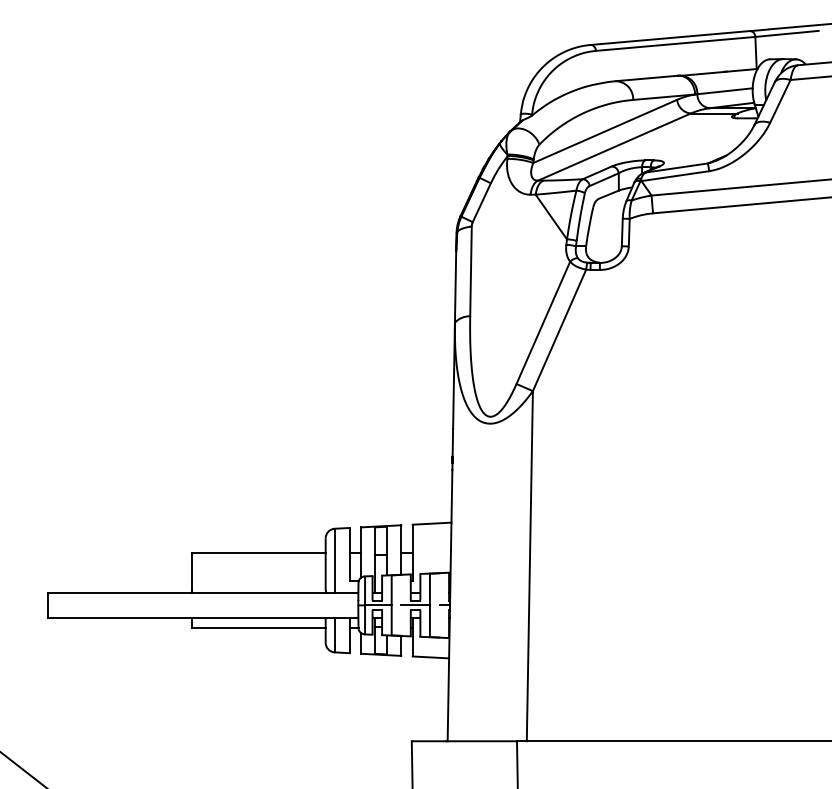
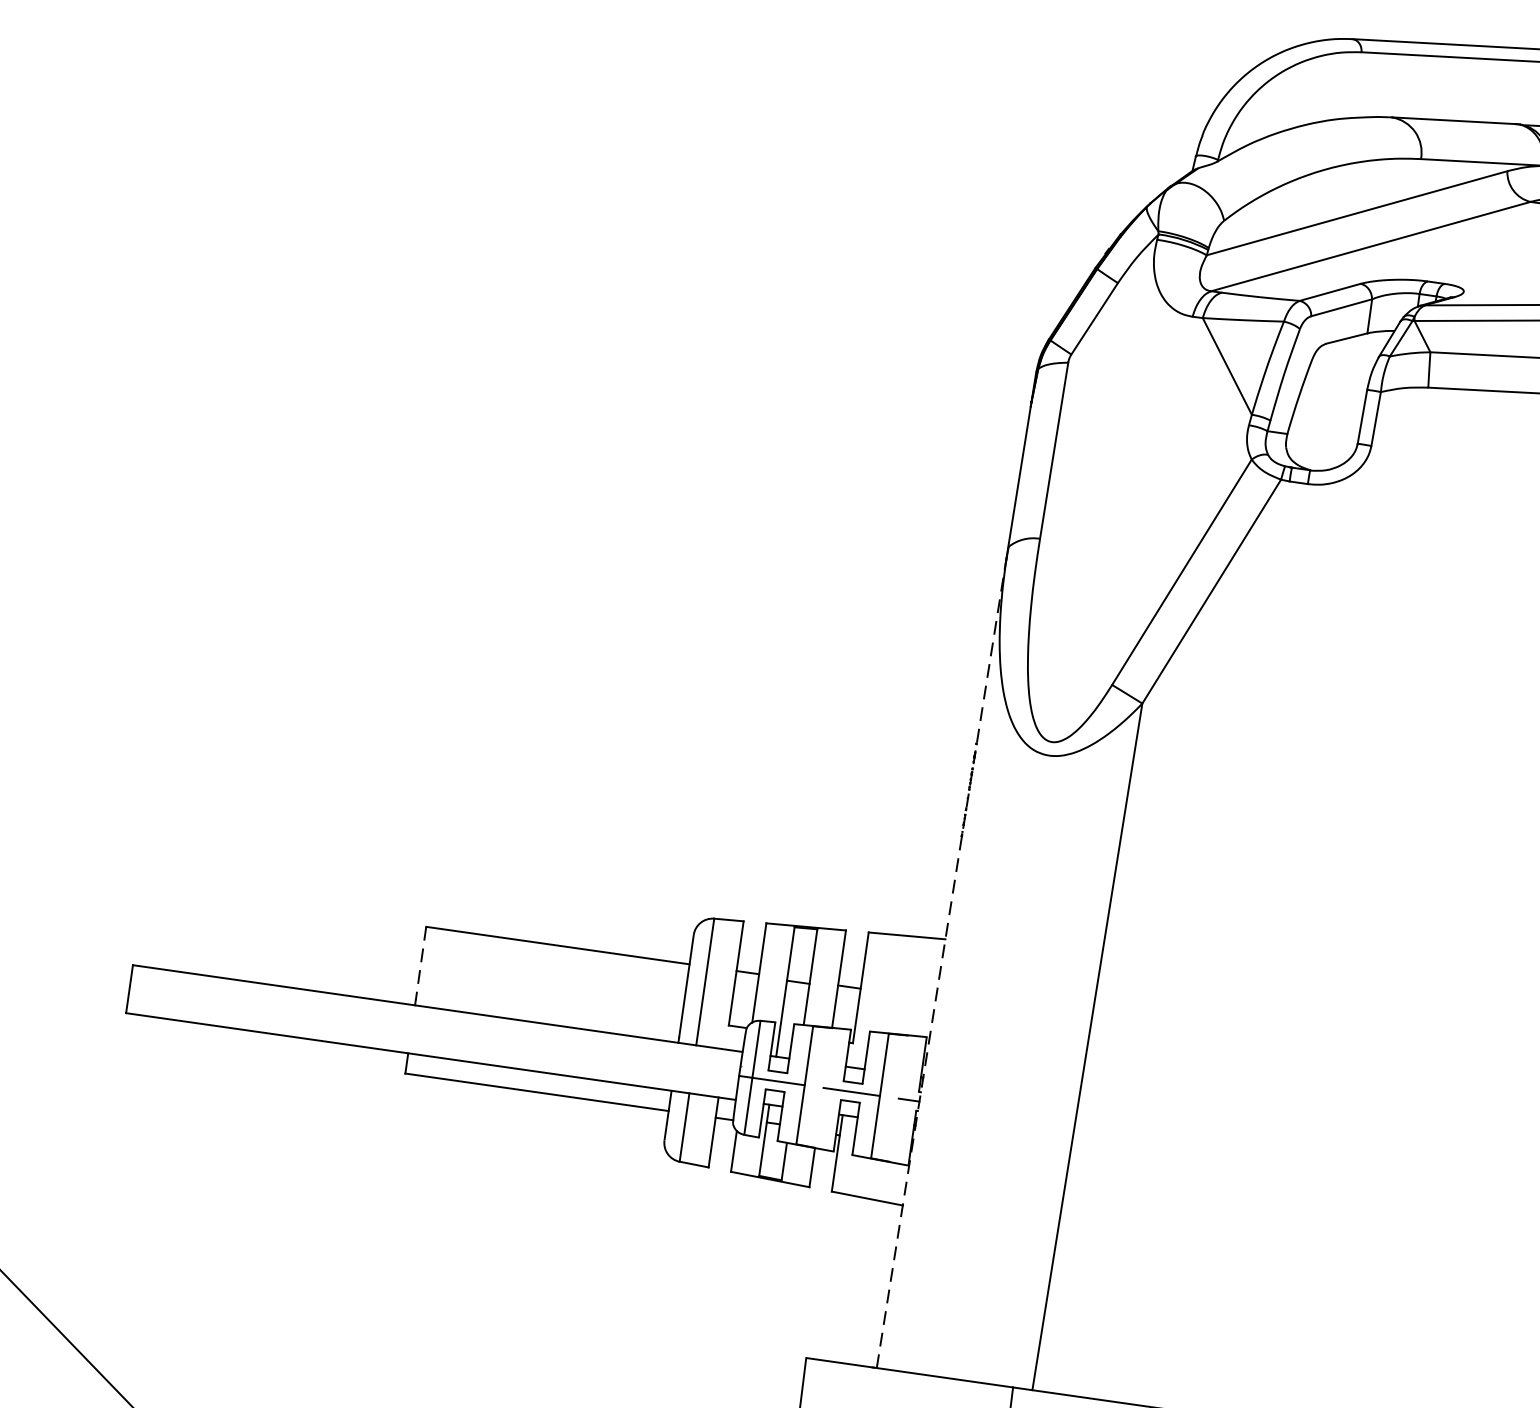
line: (451, 532) -> (942, 958), solid -> dashed
line: (191, 571) -> (420, 962), solid -> dashed

